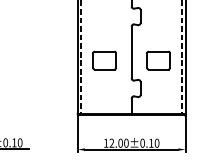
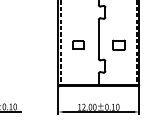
part: (104, 59) -> (78, 44), size x0.6
part: (158, 59) -> (118, 44), size x0.7

